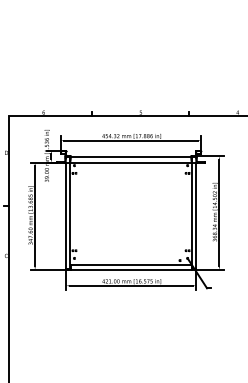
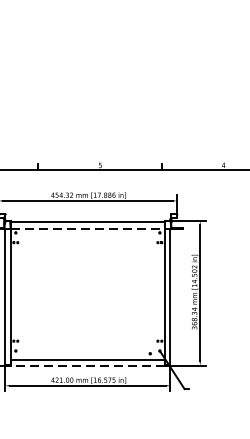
line: (131, 162) -> (88, 228), solid -> dashed
line: (131, 269) -> (88, 365), solid -> dashed

